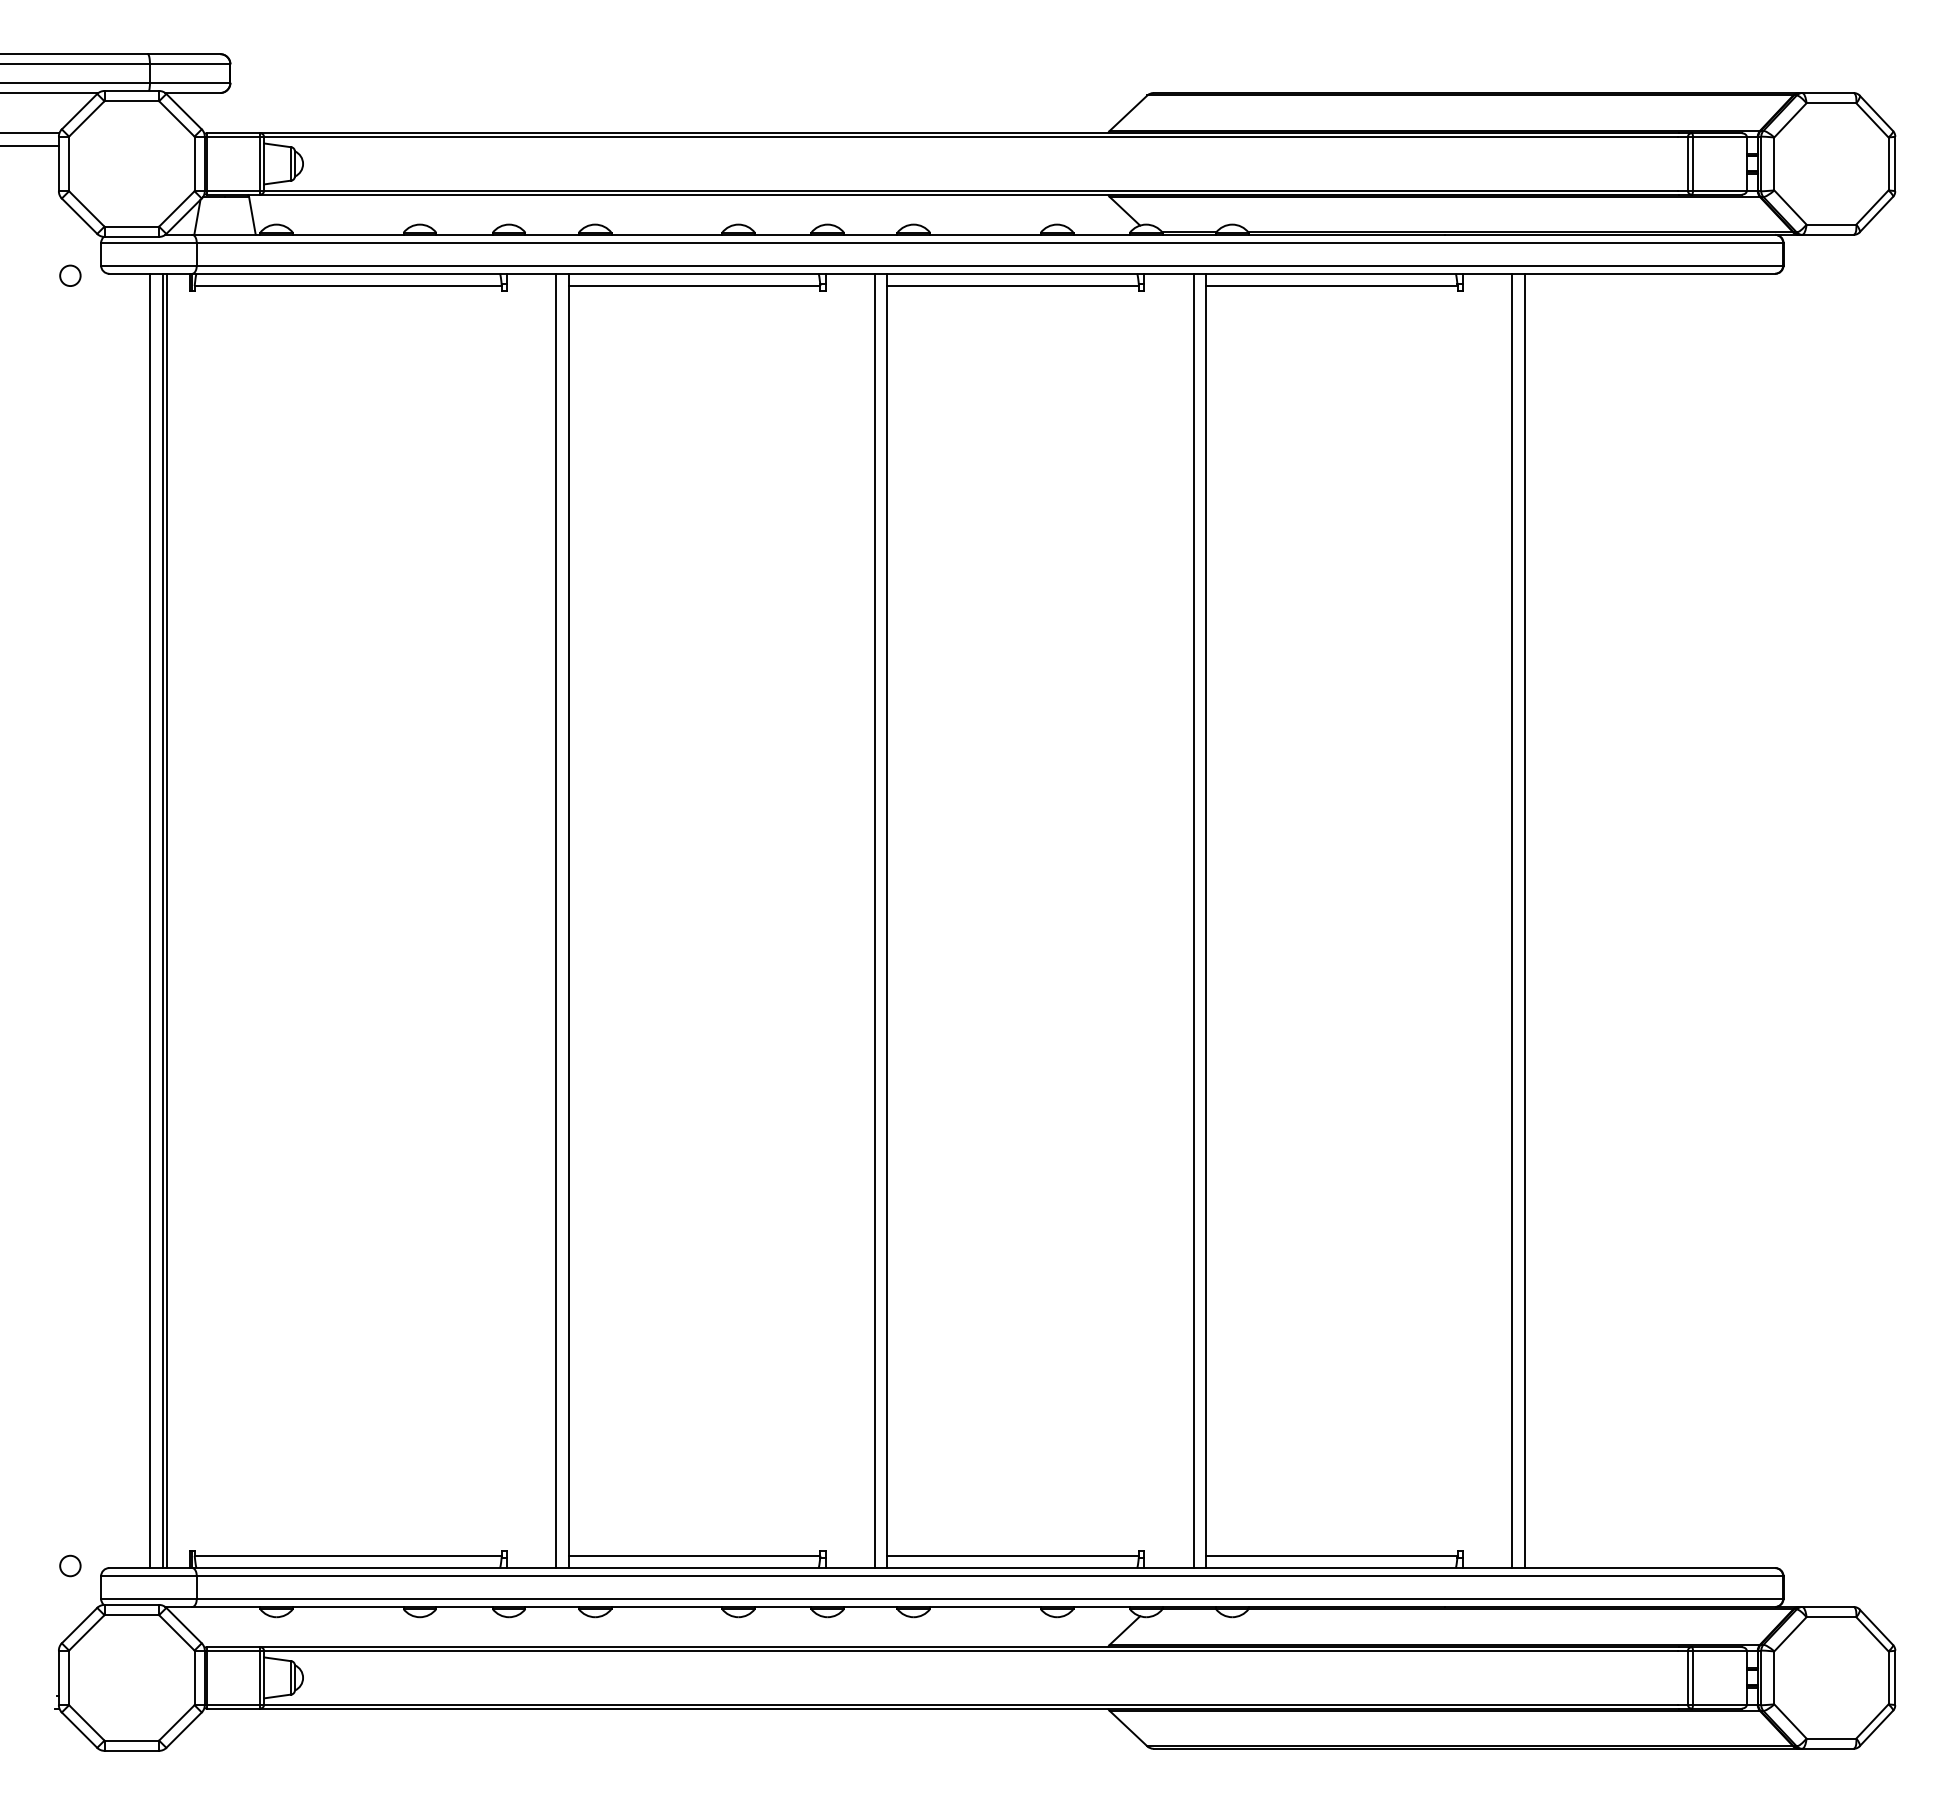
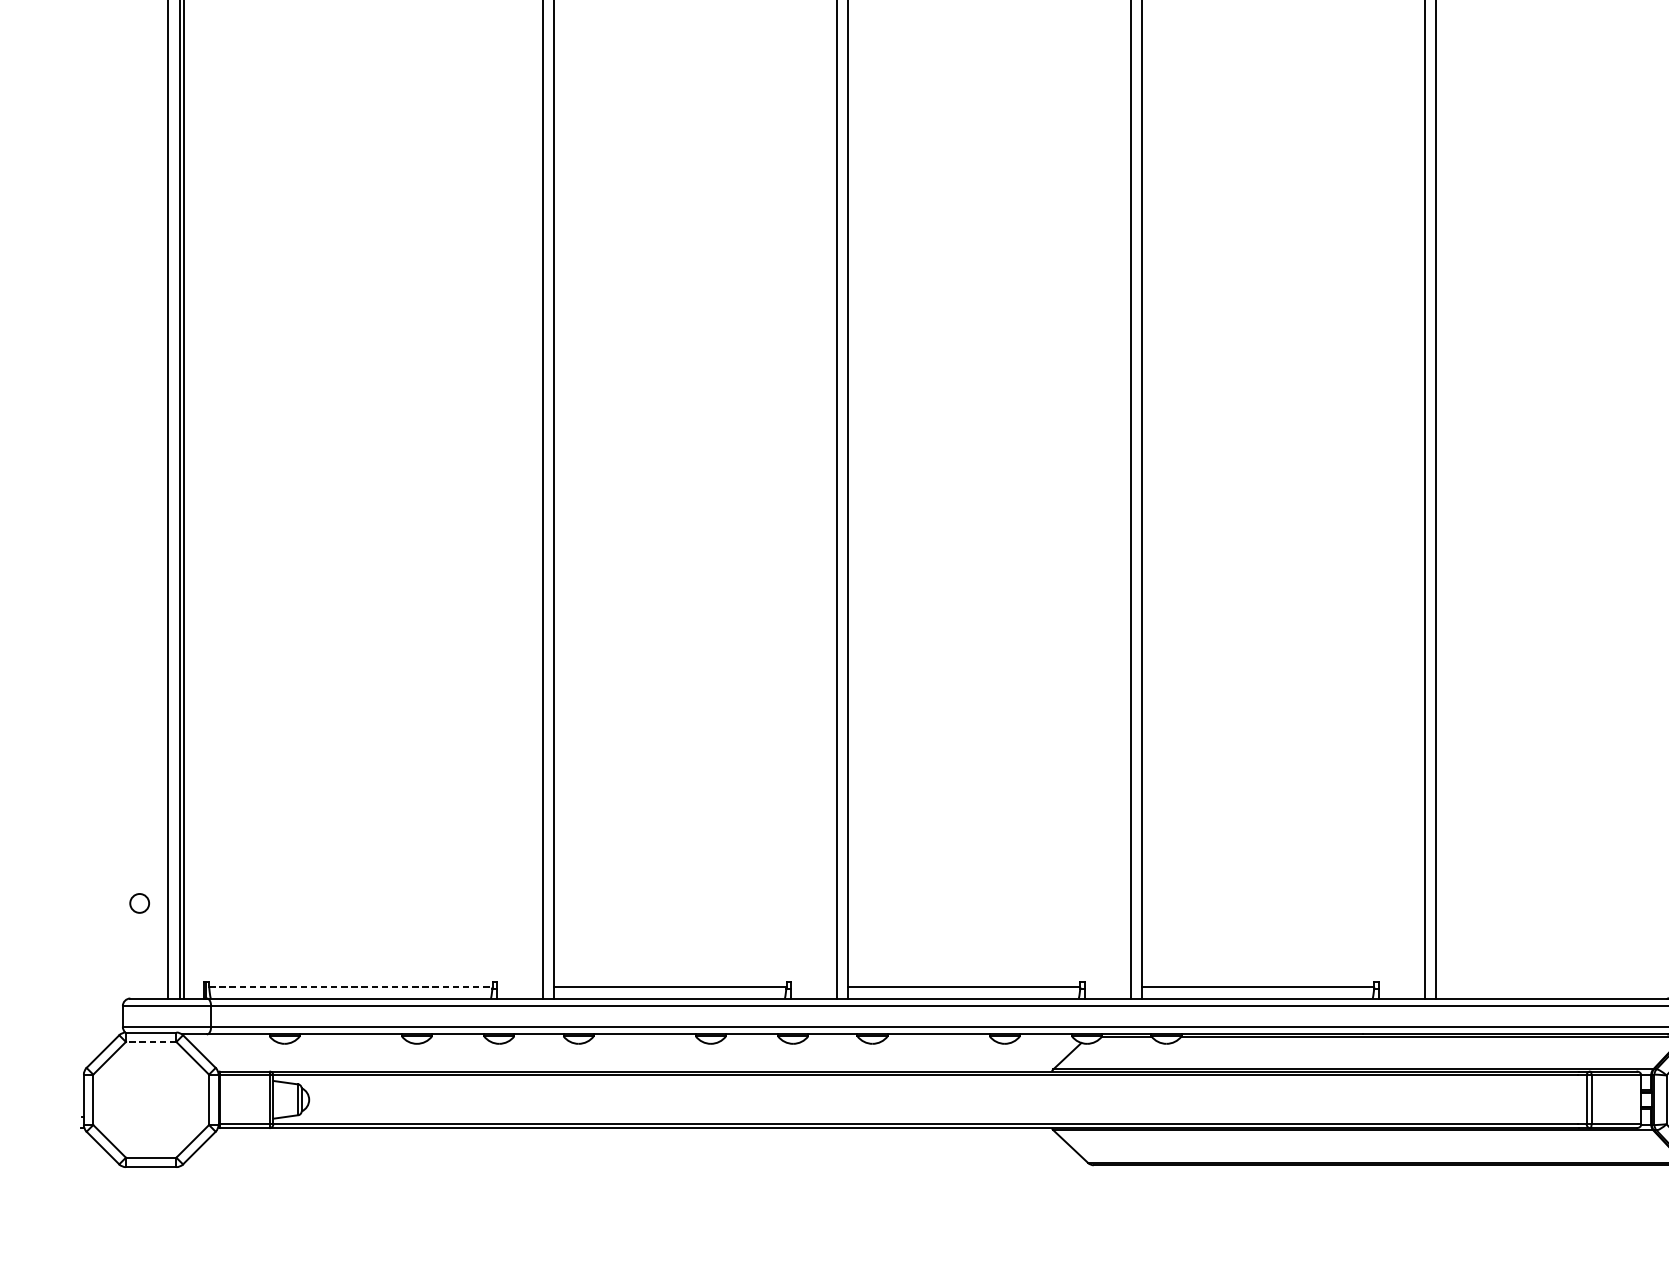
line: (348, 1555) -> (351, 986), solid -> dashed
circle: (70, 1565) -> (139, 902), moved
line: (131, 1615) -> (150, 1042), solid -> dashed

